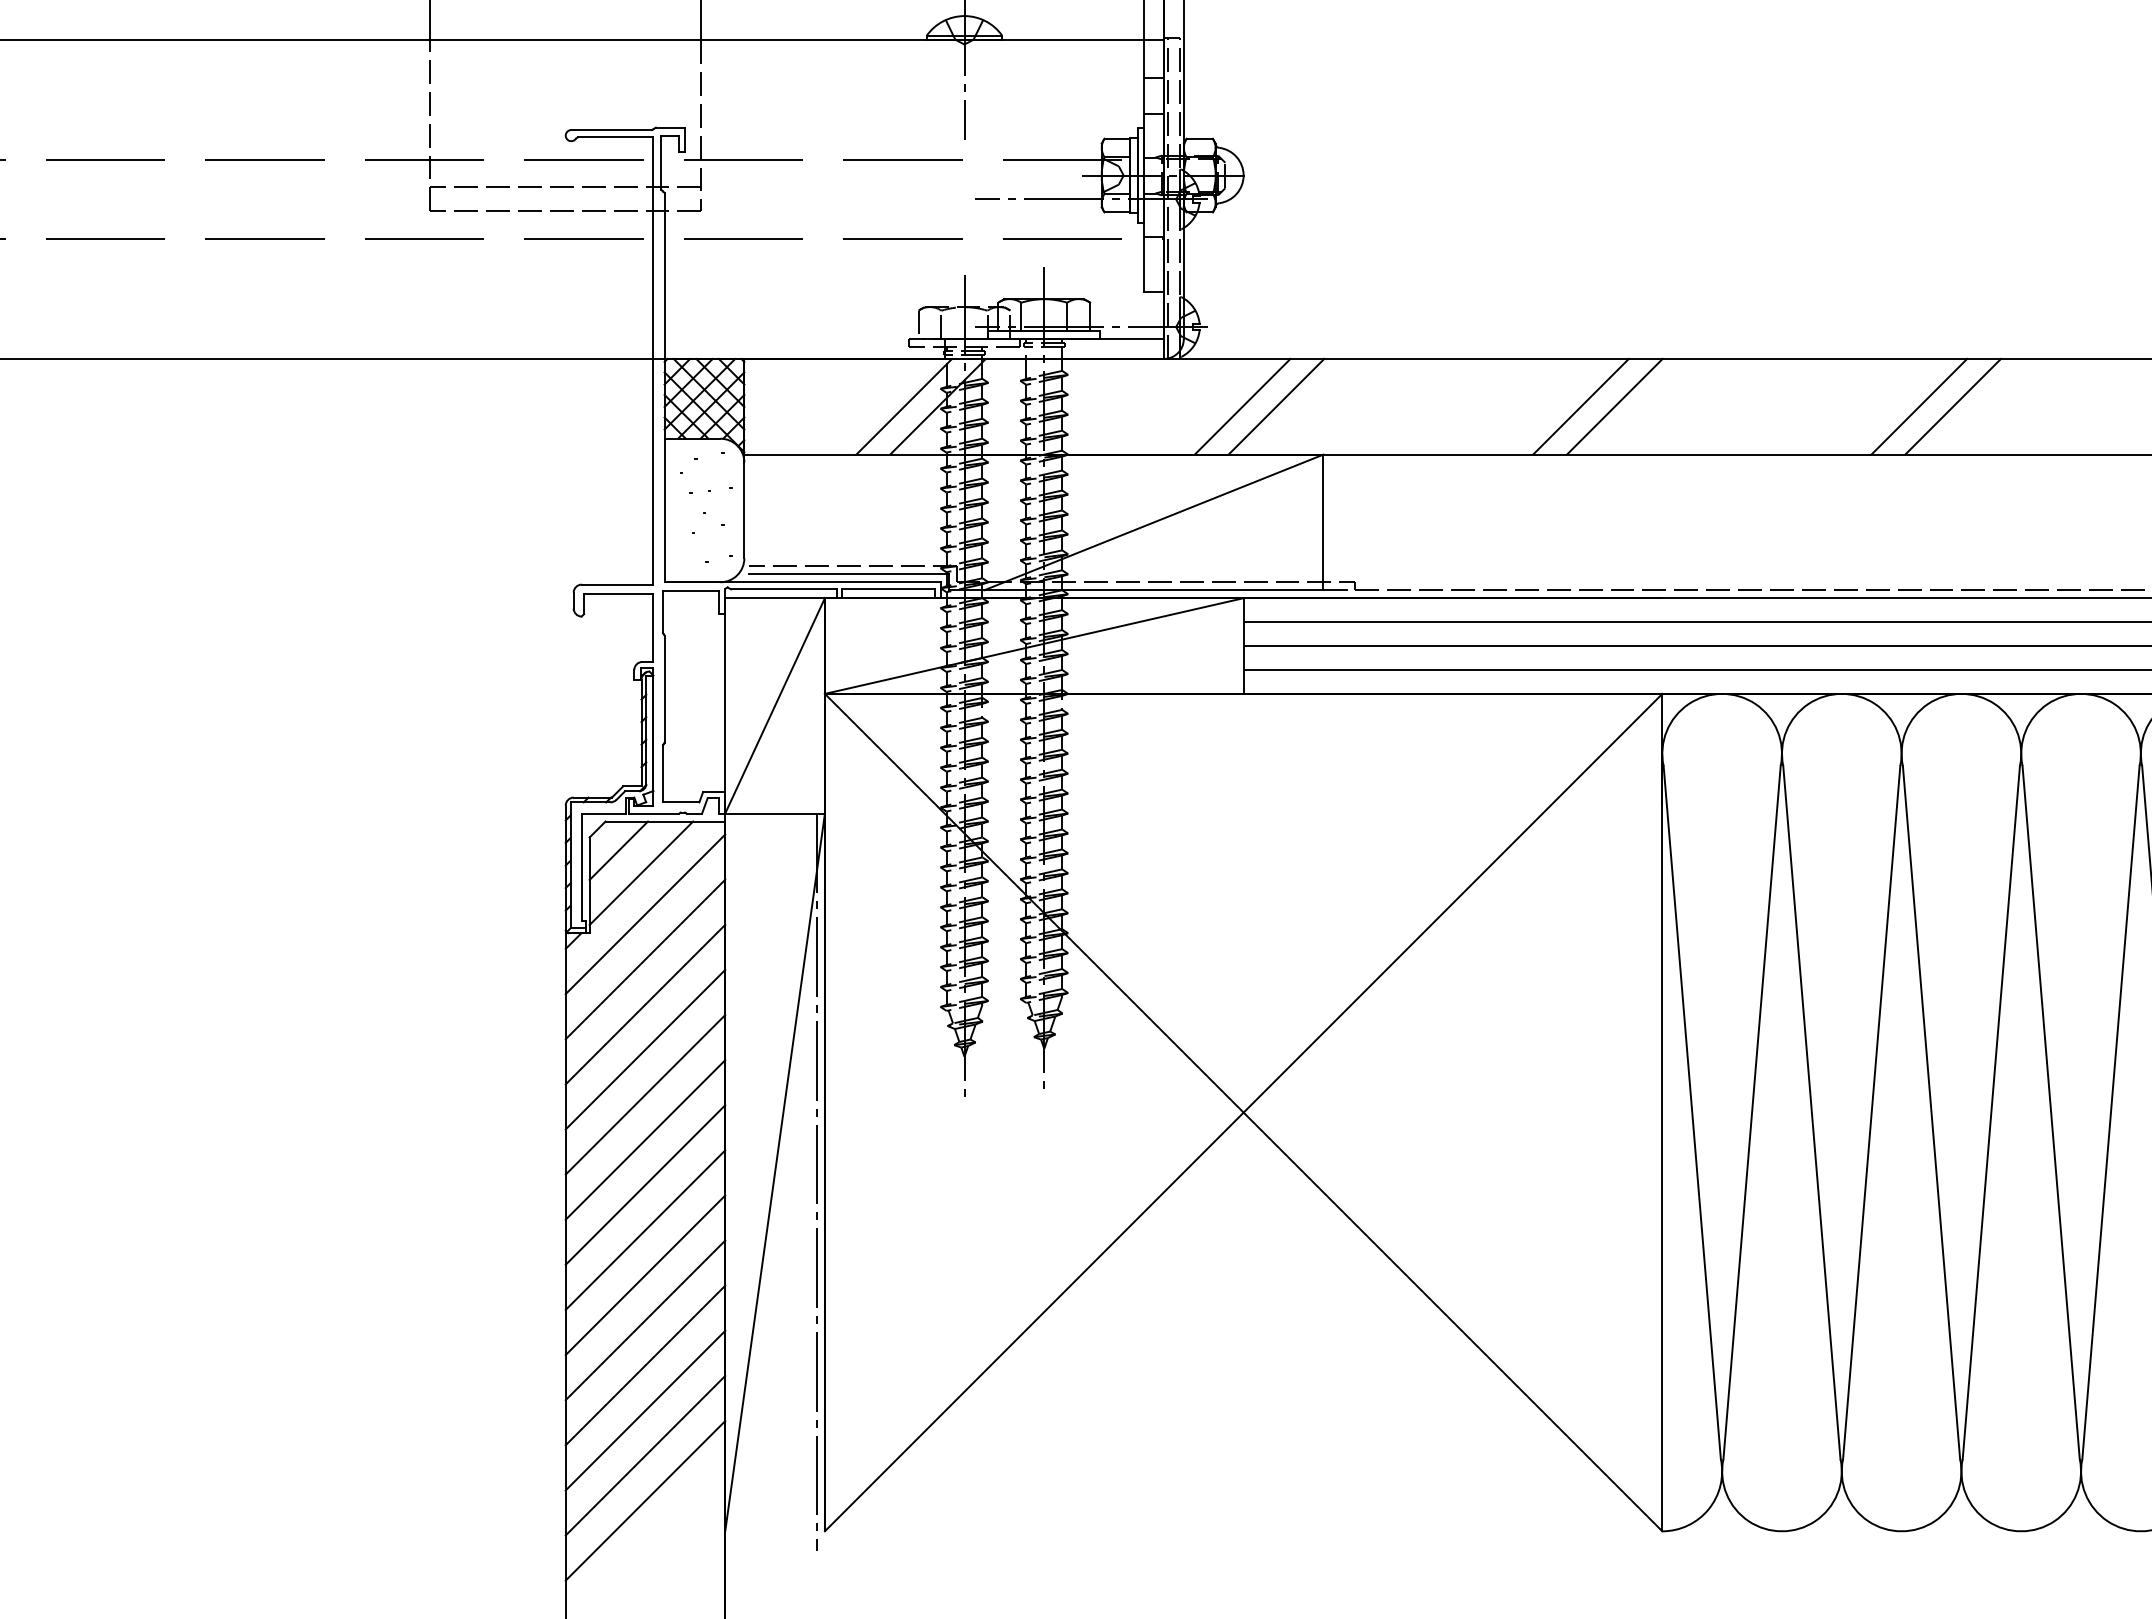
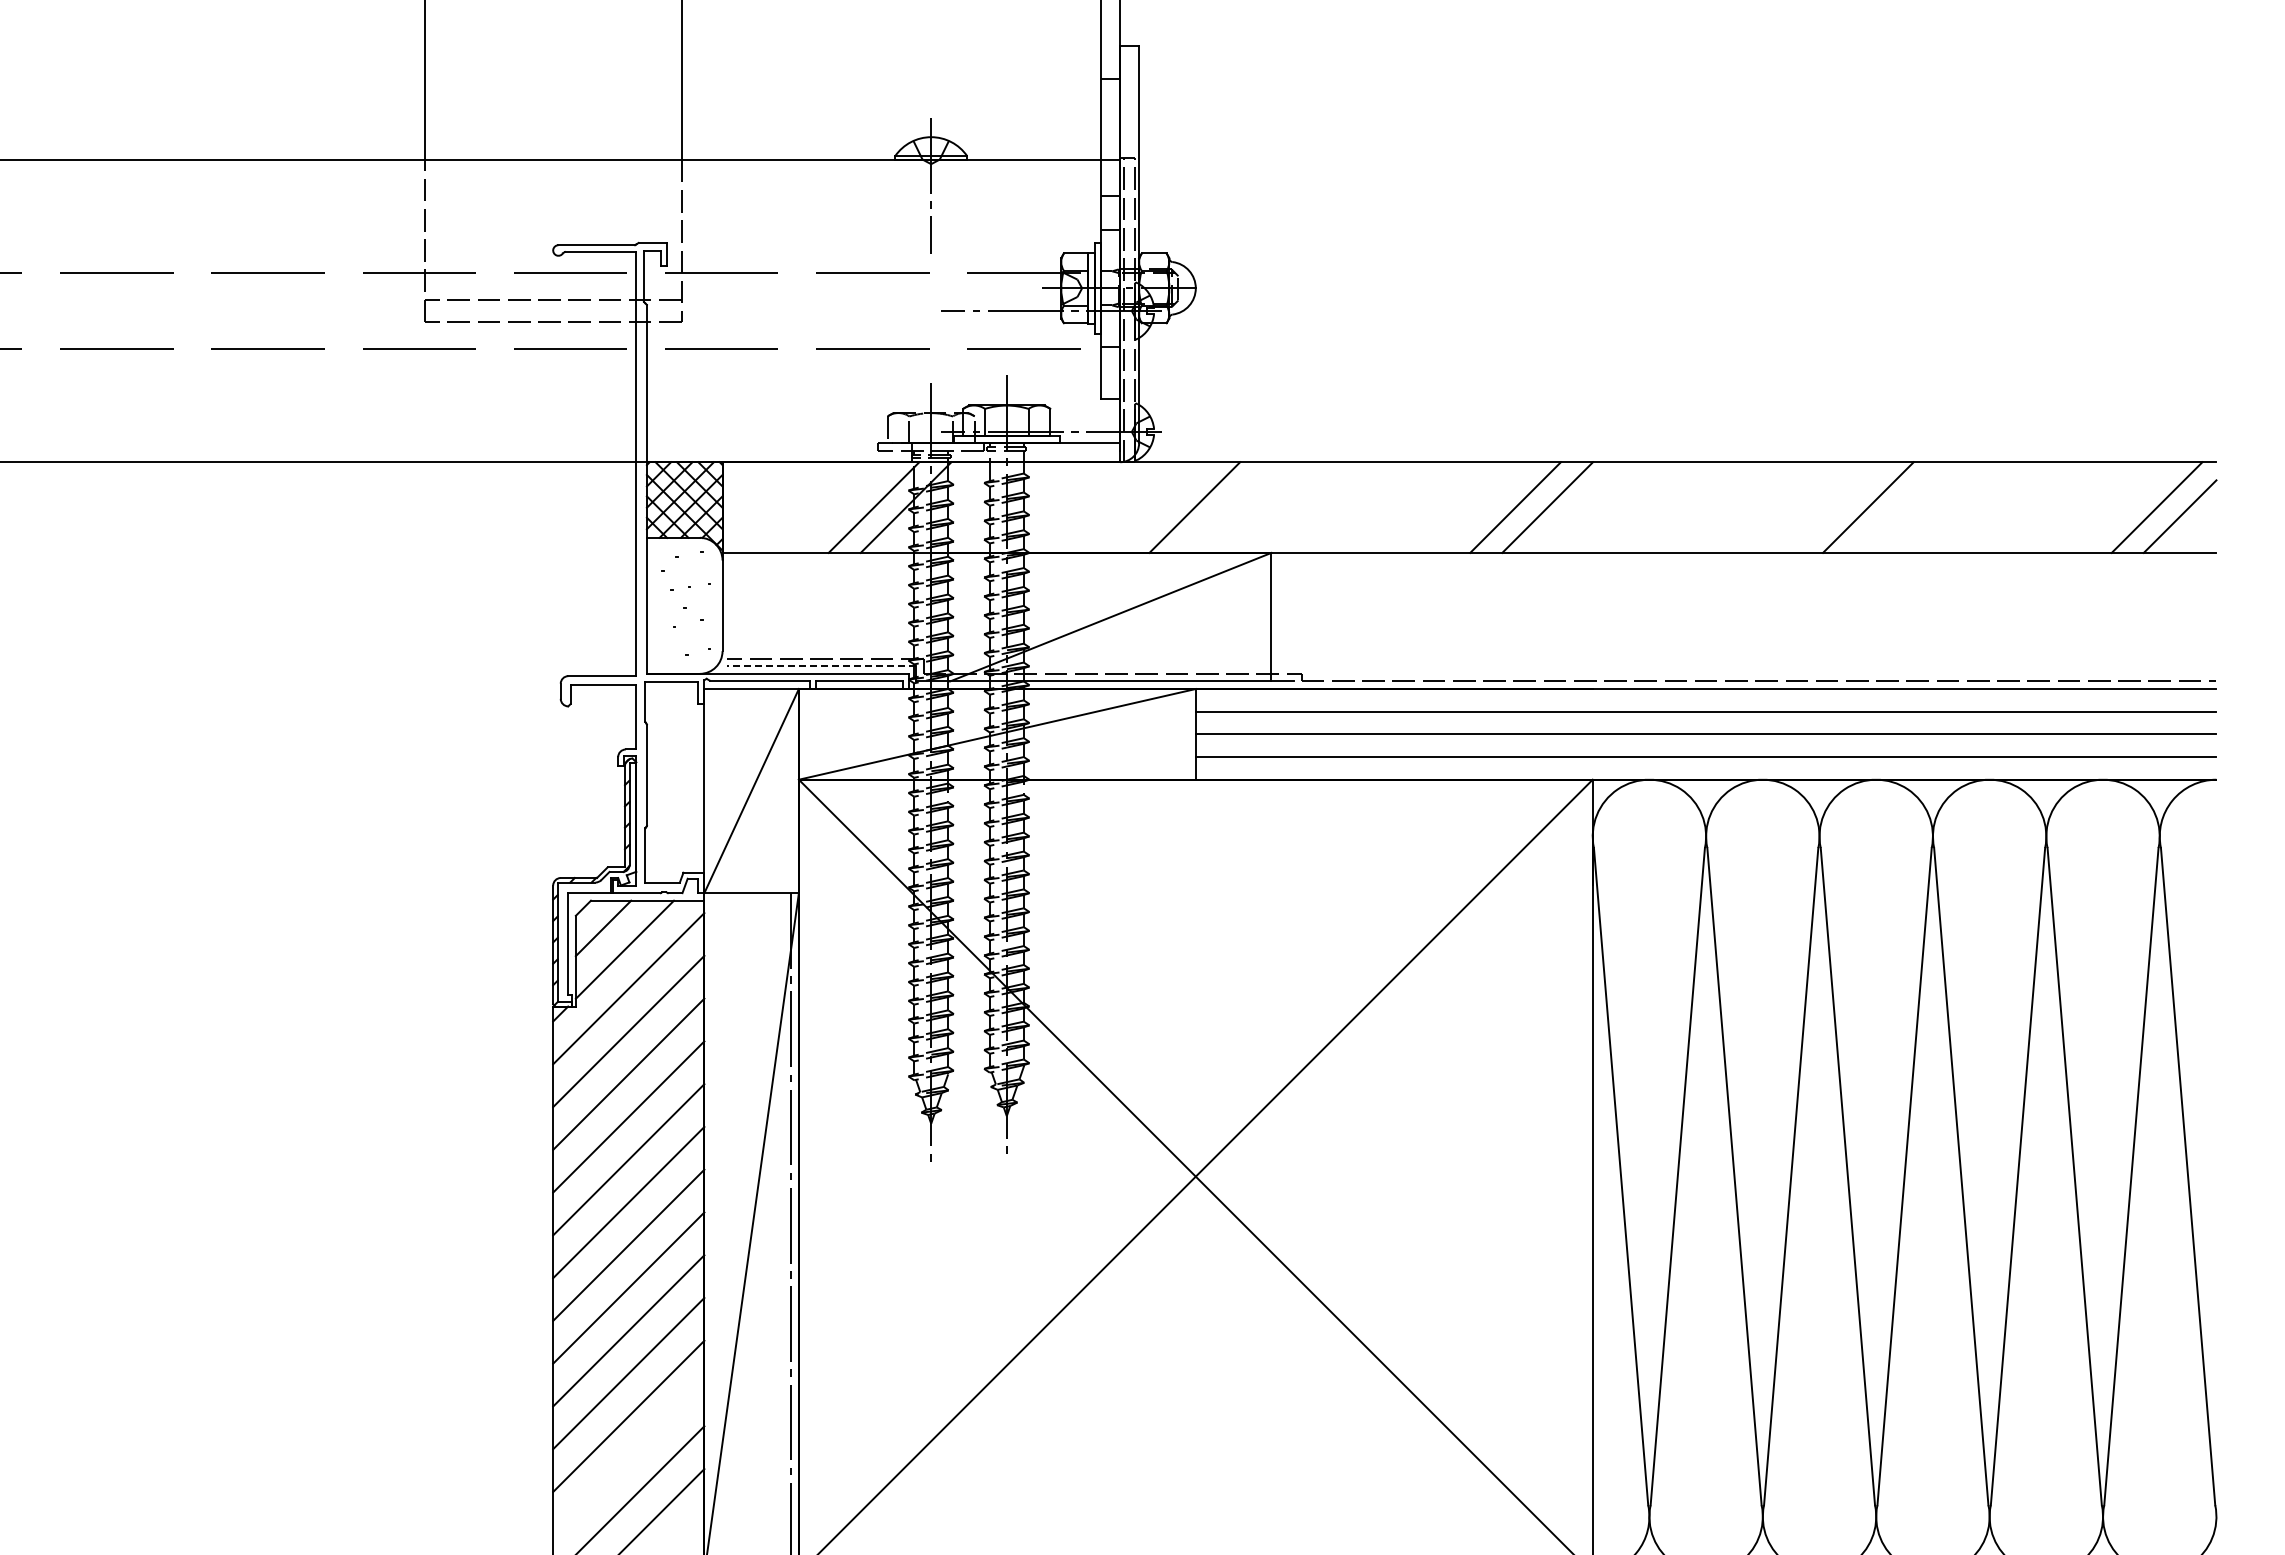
line: (1276, 406) -> (1226, 507), removed
line: (1918, 406) -> (1835, 507), removed
line: (848, 574) -> (821, 666), solid -> dashed
line: (645, 1409) -> (628, 1458), removed

